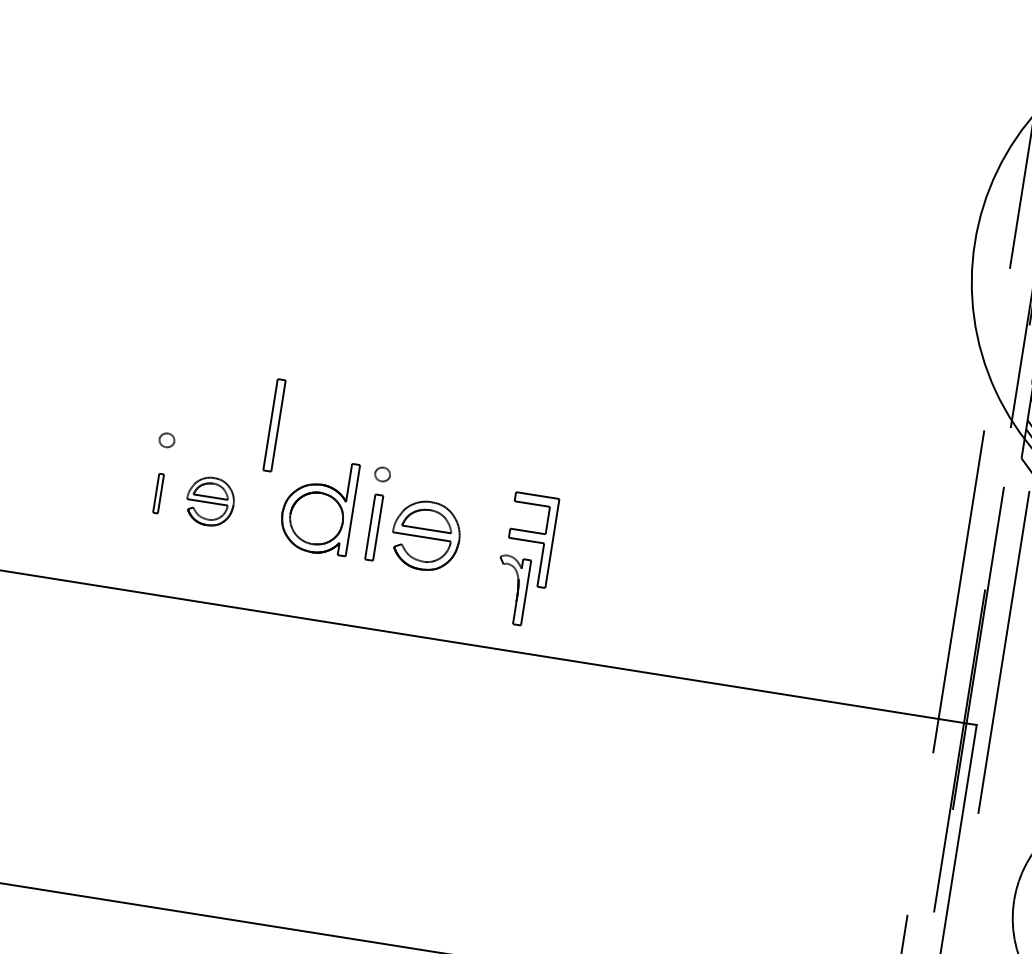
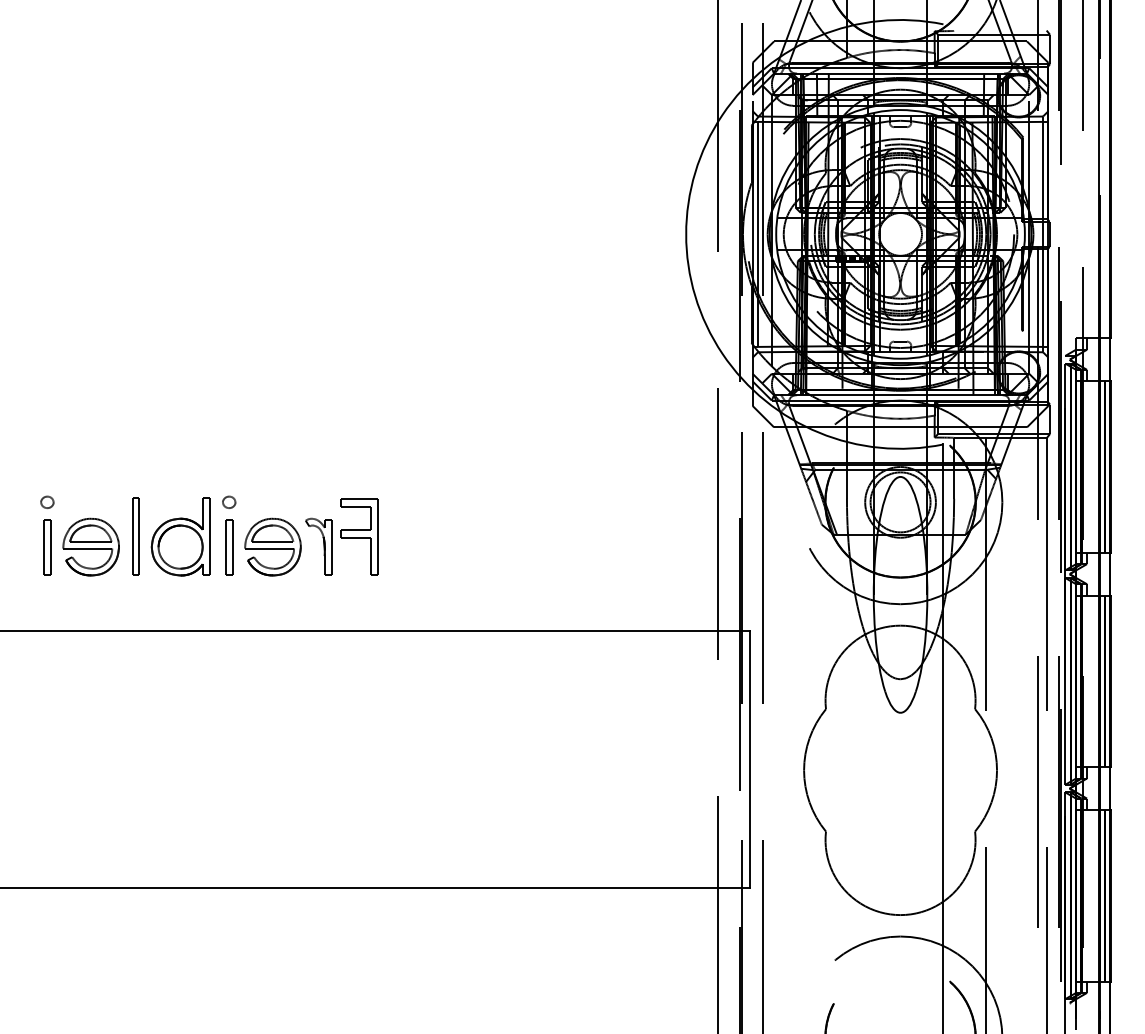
part: (273, 425) -> (135, 536), moved
part: (158, 493) -> (47, 547), size x1.67
part: (209, 500) -> (90, 546), size x1.43
part: (510, 589) -> (318, 546), moved

